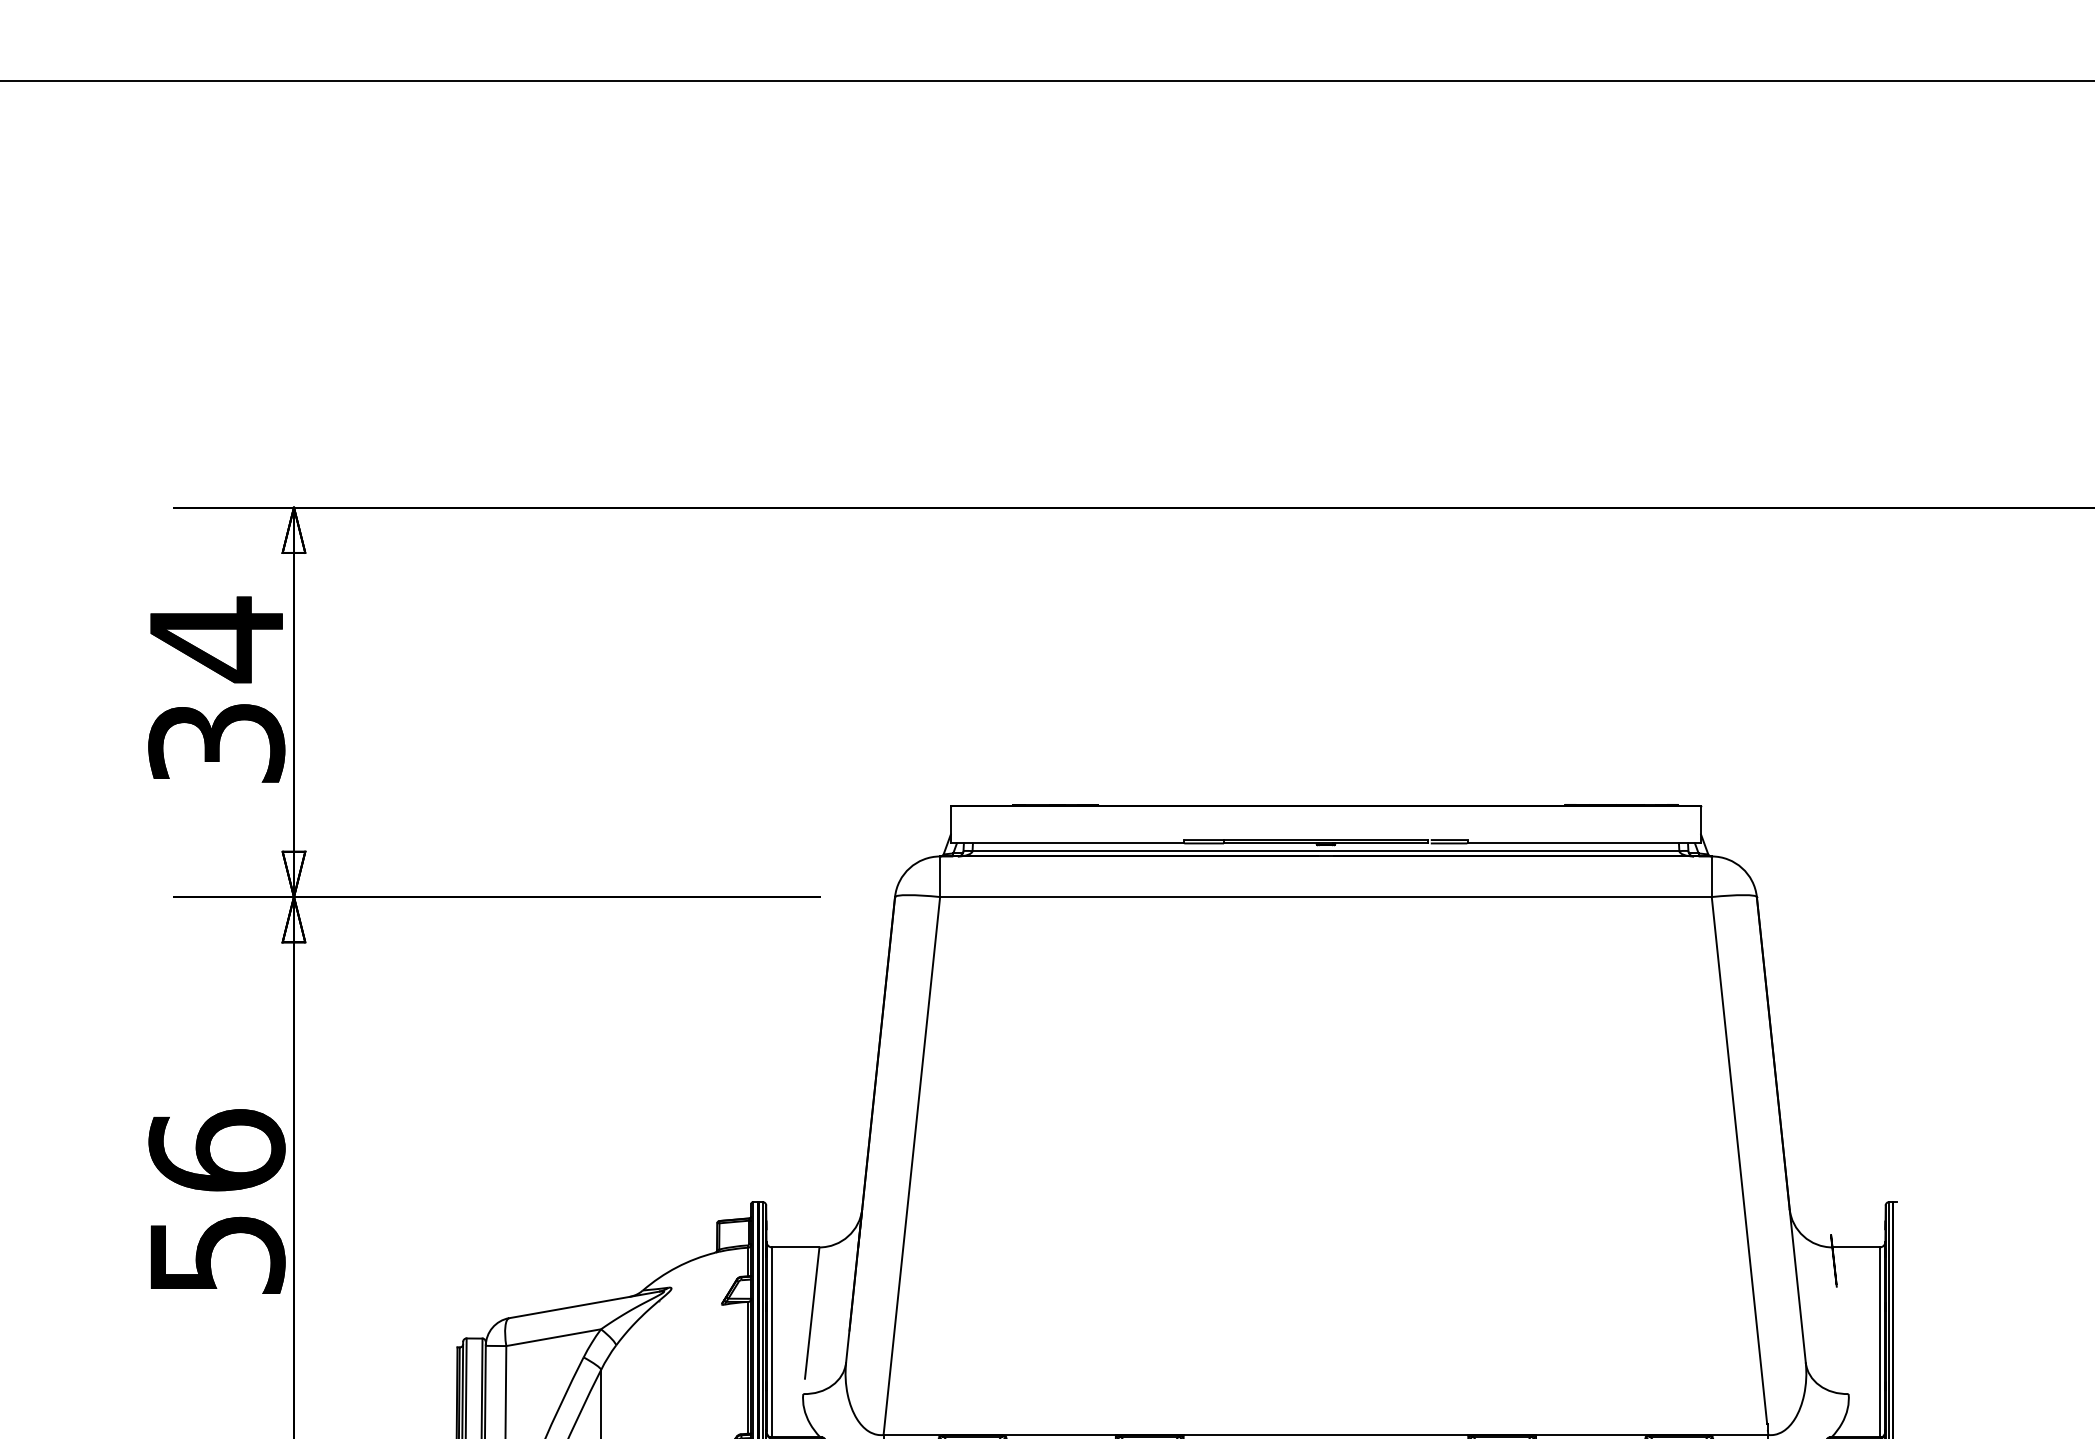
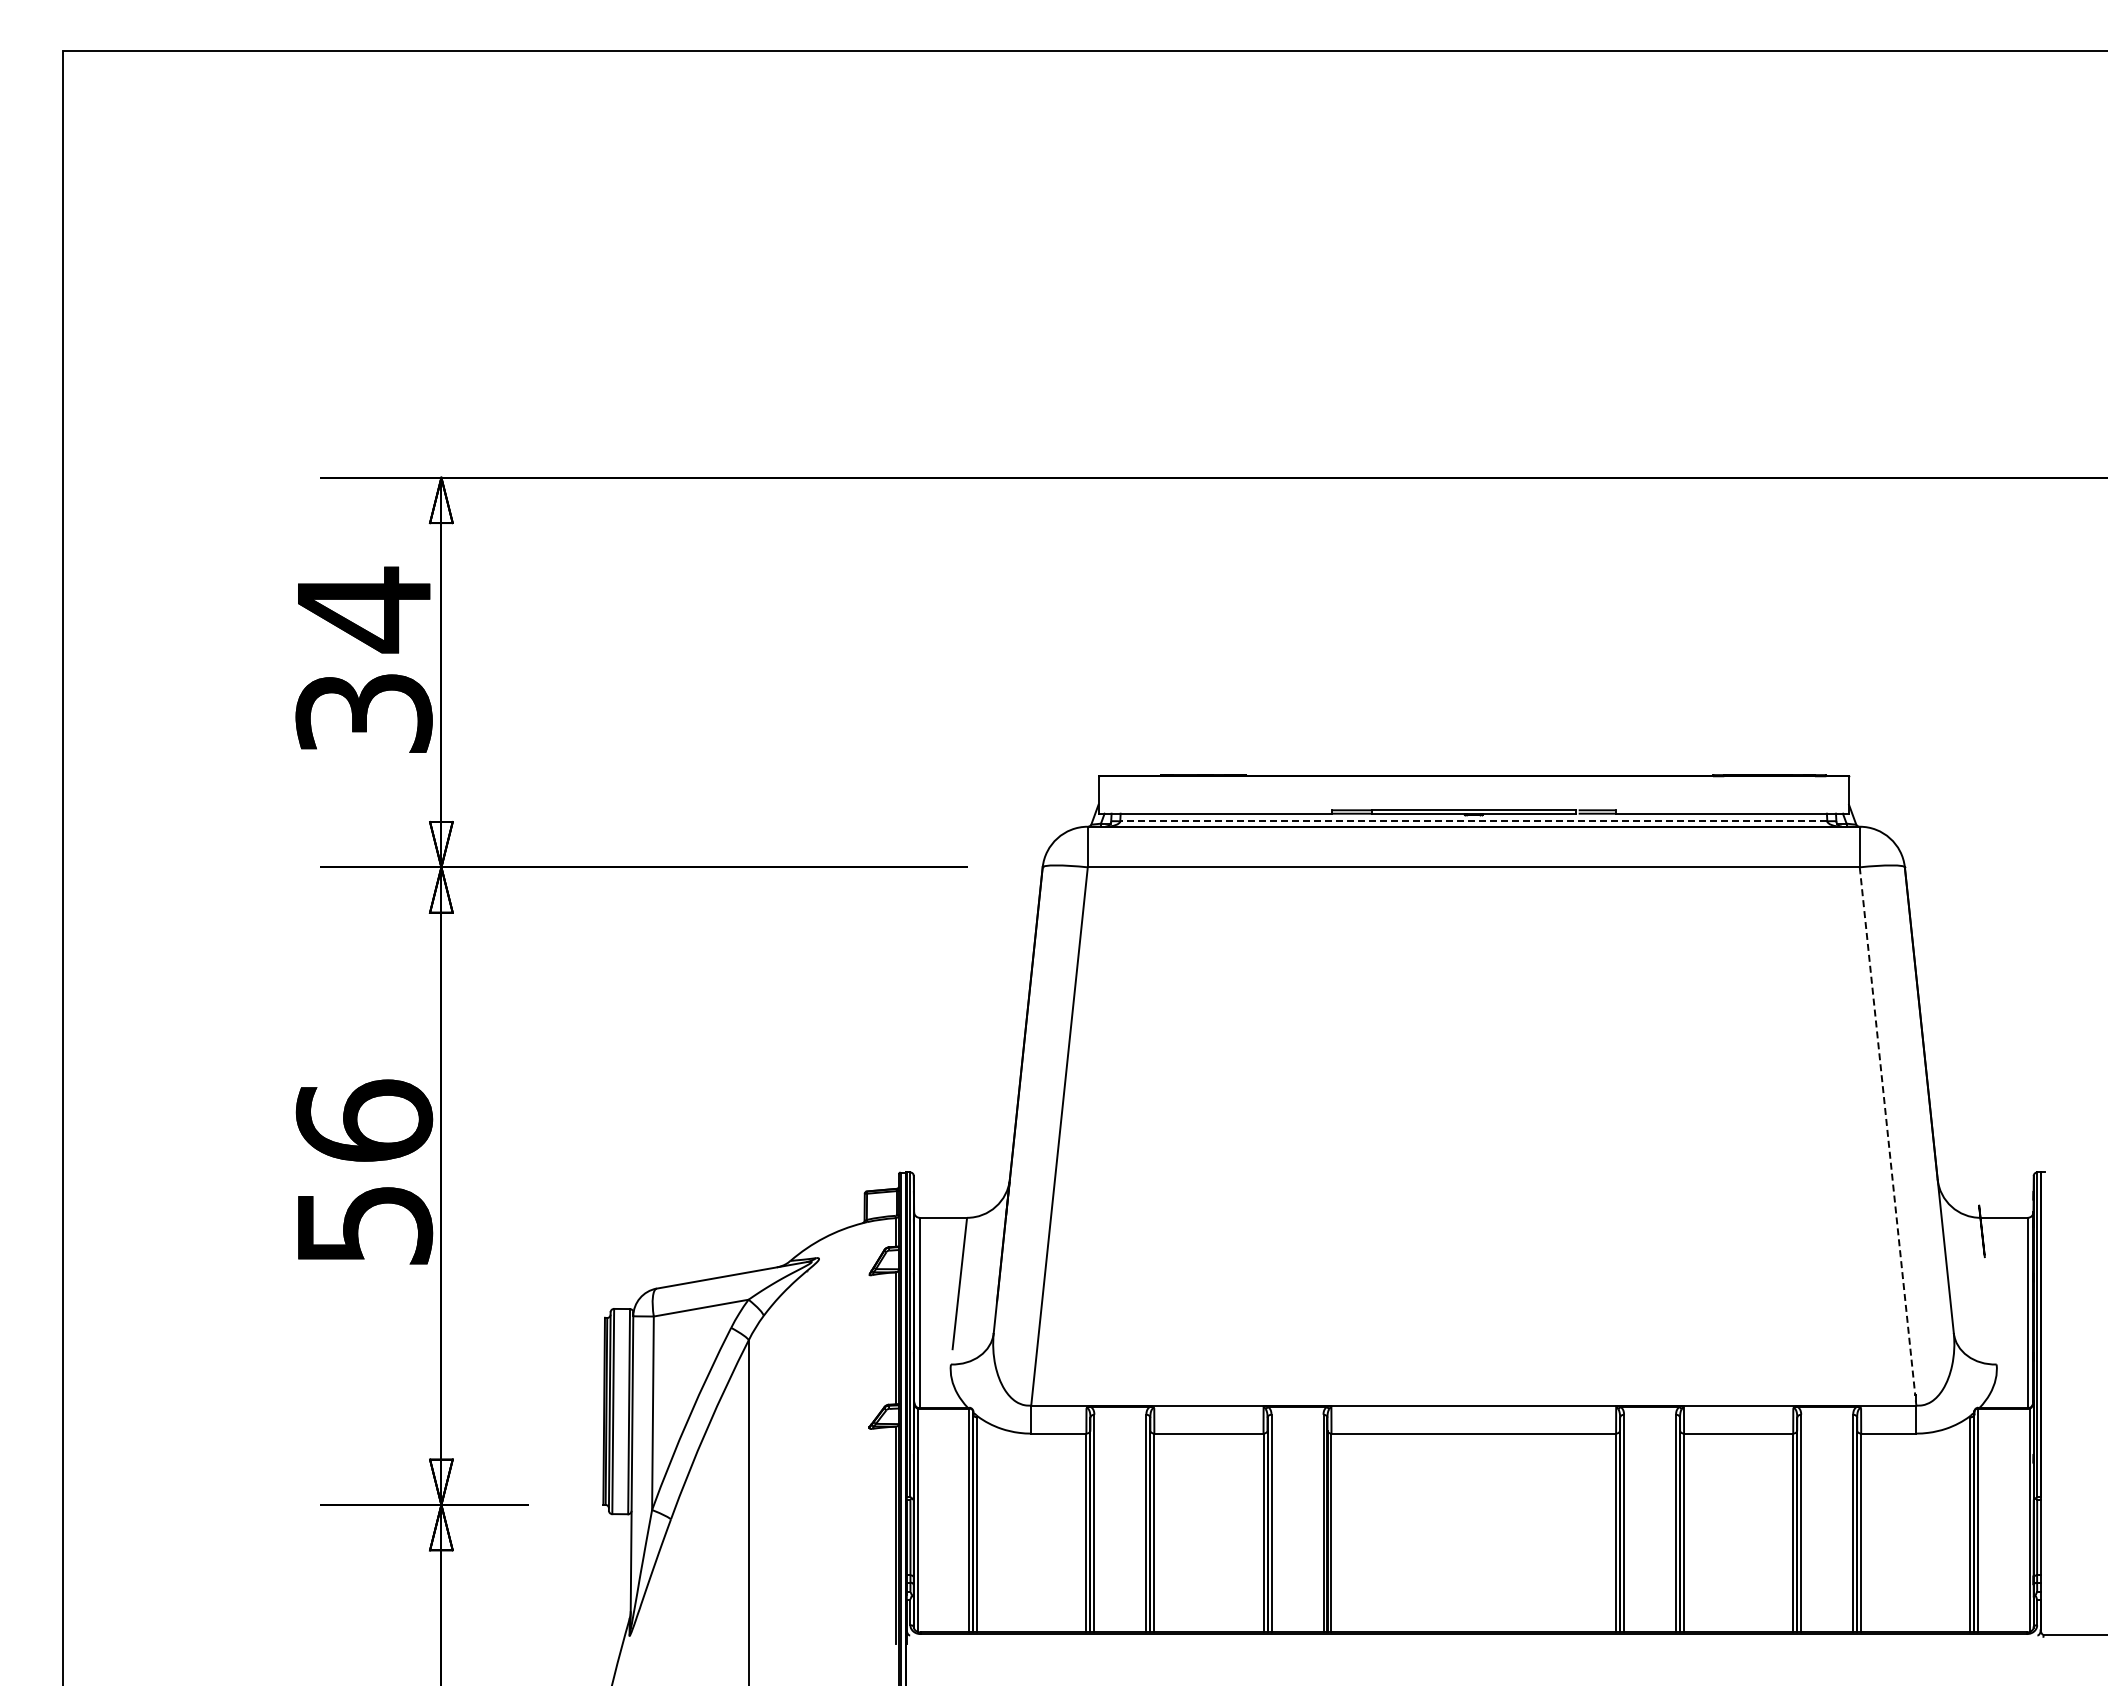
line: (1325, 851) -> (1473, 821), solid -> dashed
line: (1739, 1161) -> (1887, 1131), solid -> dashed

